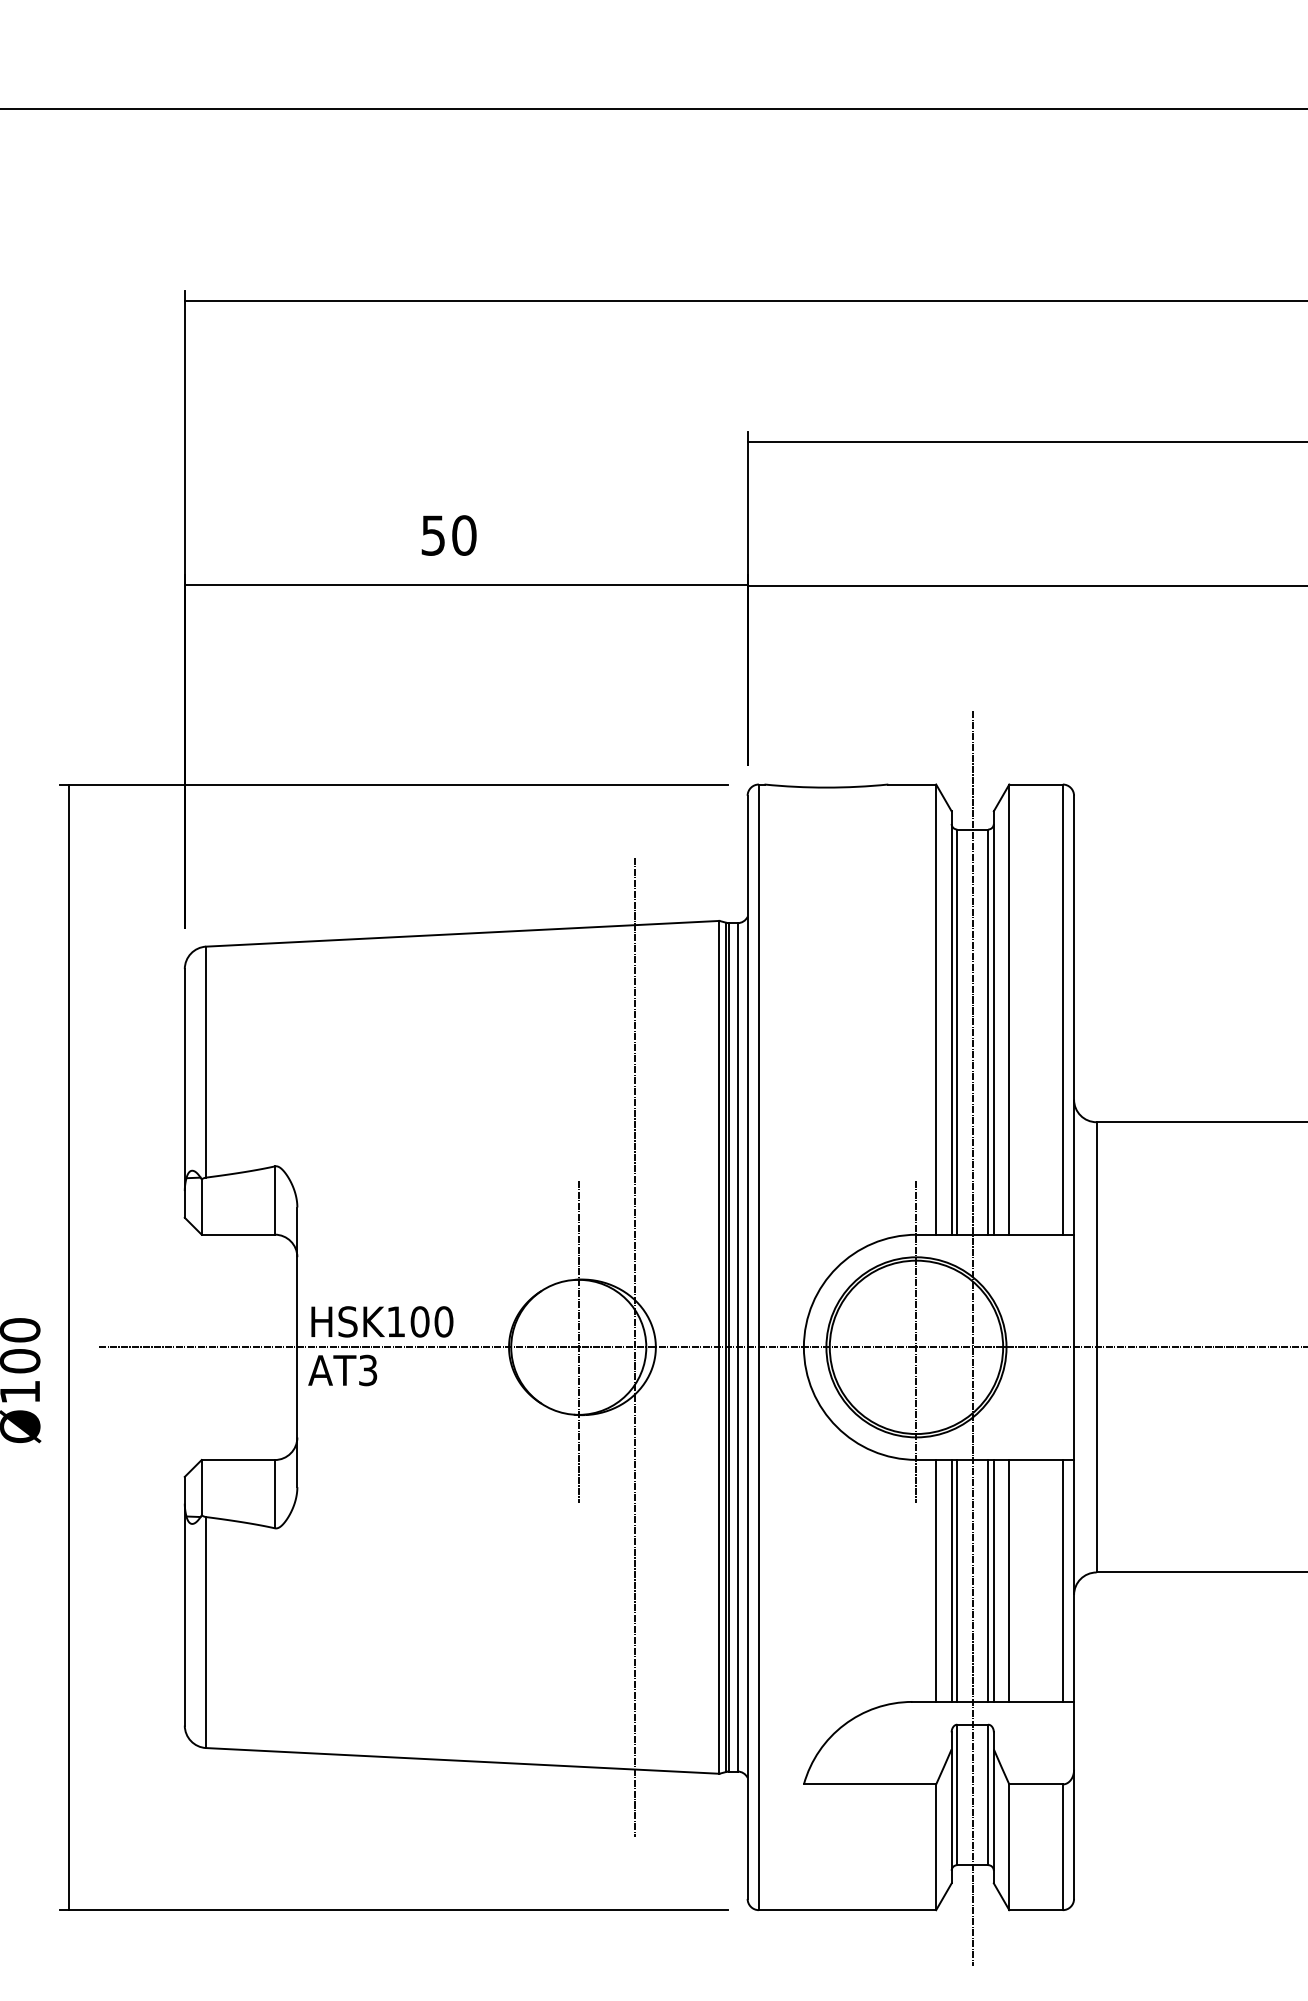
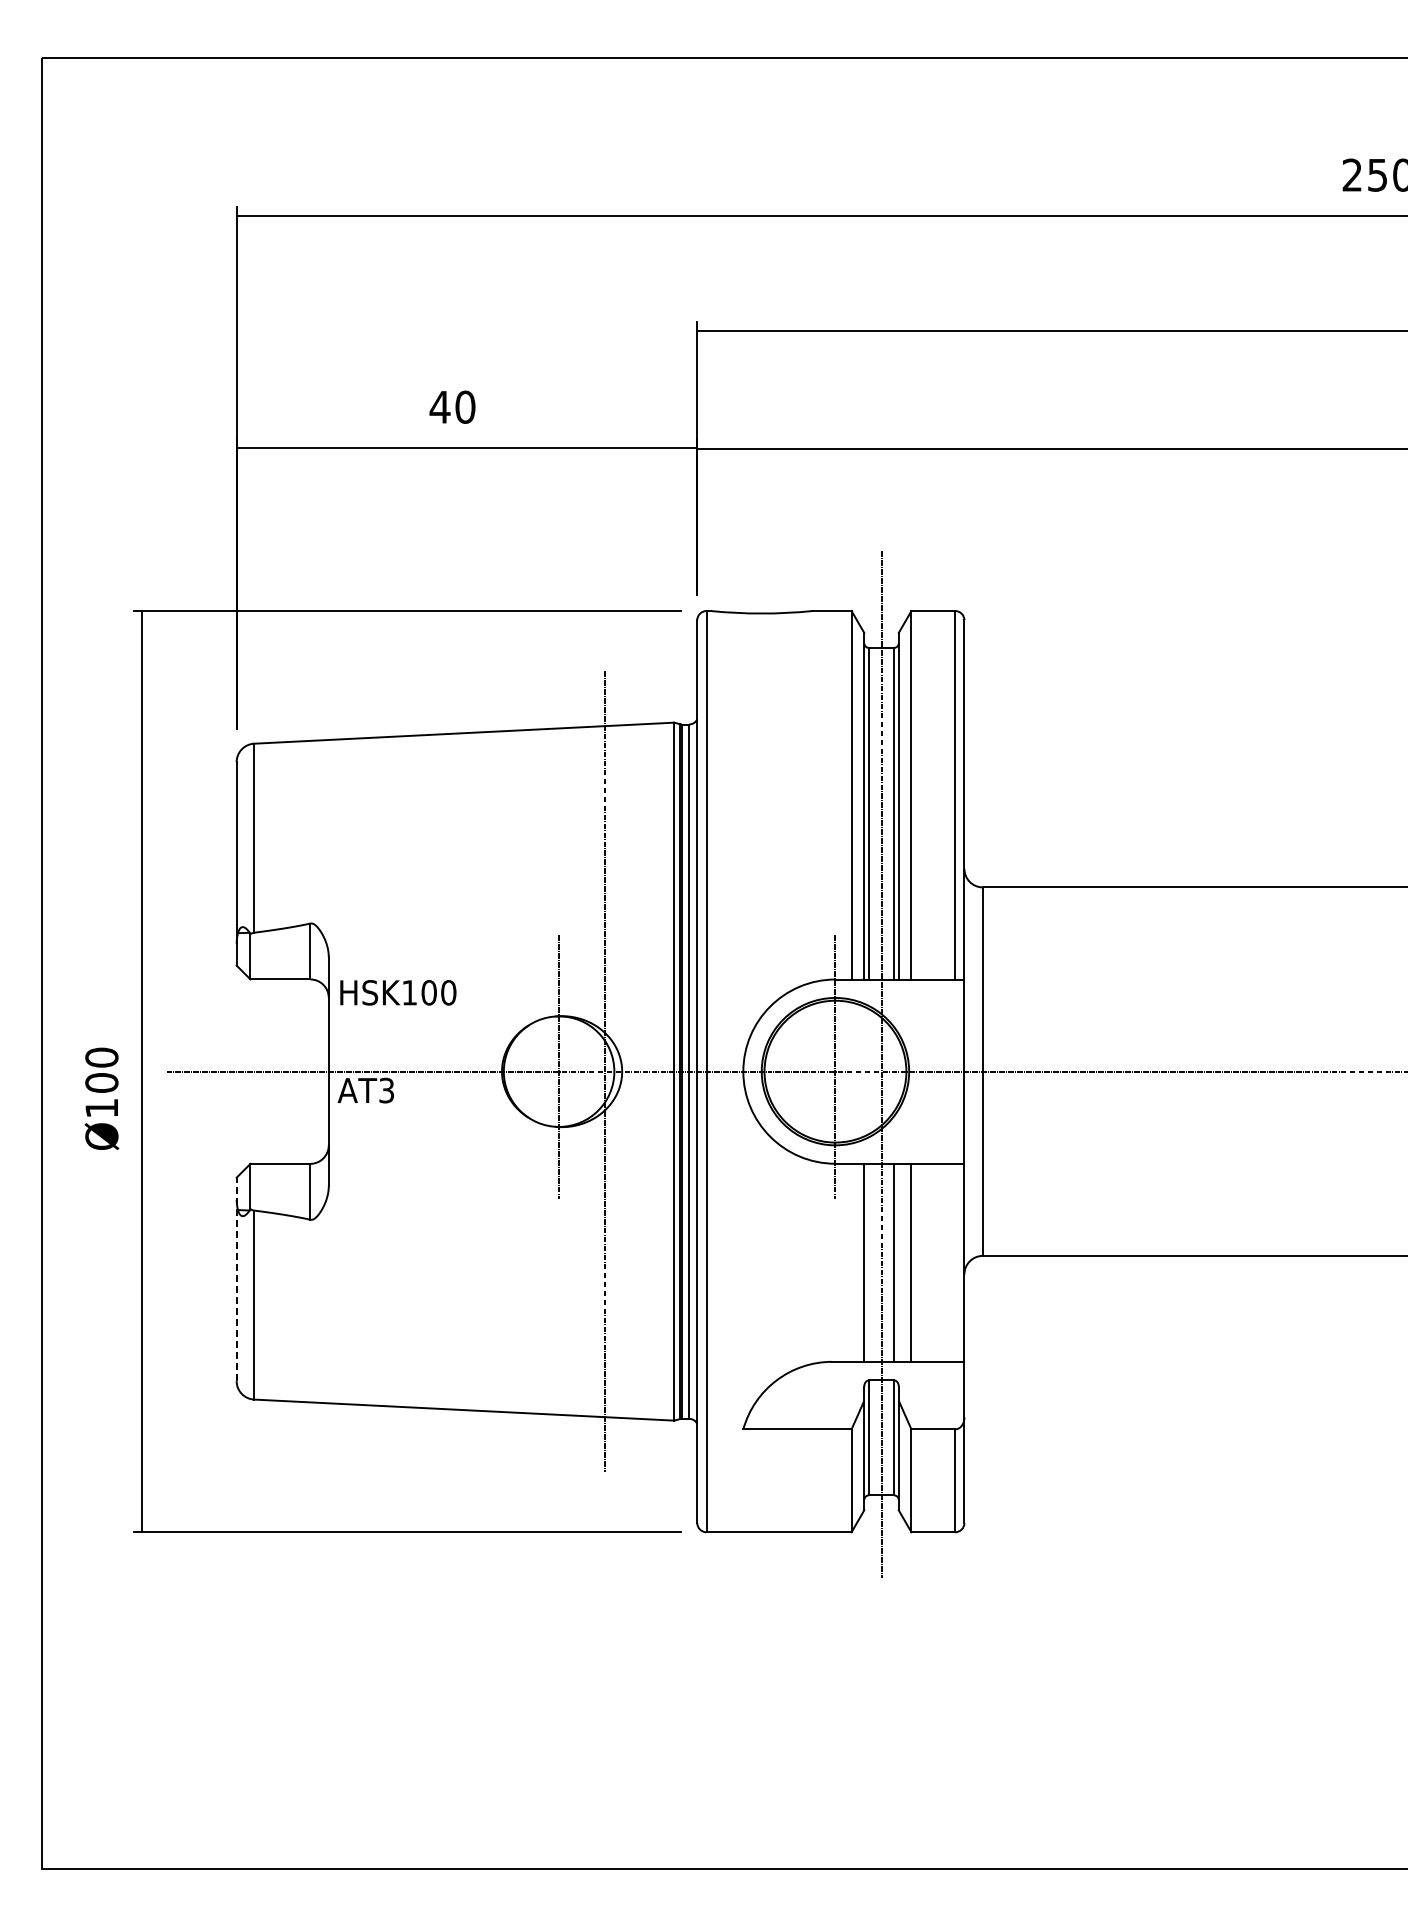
text: (432, 535) -> (439, 407), 50 -> 40
text: (382, 1321) -> (398, 992), moved
line: (936, 1580) -> (851, 1262), removed
line: (956, 1580) -> (868, 1262), removed
line: (993, 1580) -> (898, 1262), removed
line: (1063, 1580) -> (955, 1262), removed
line: (184, 1601) -> (236, 1279), solid -> dashed

